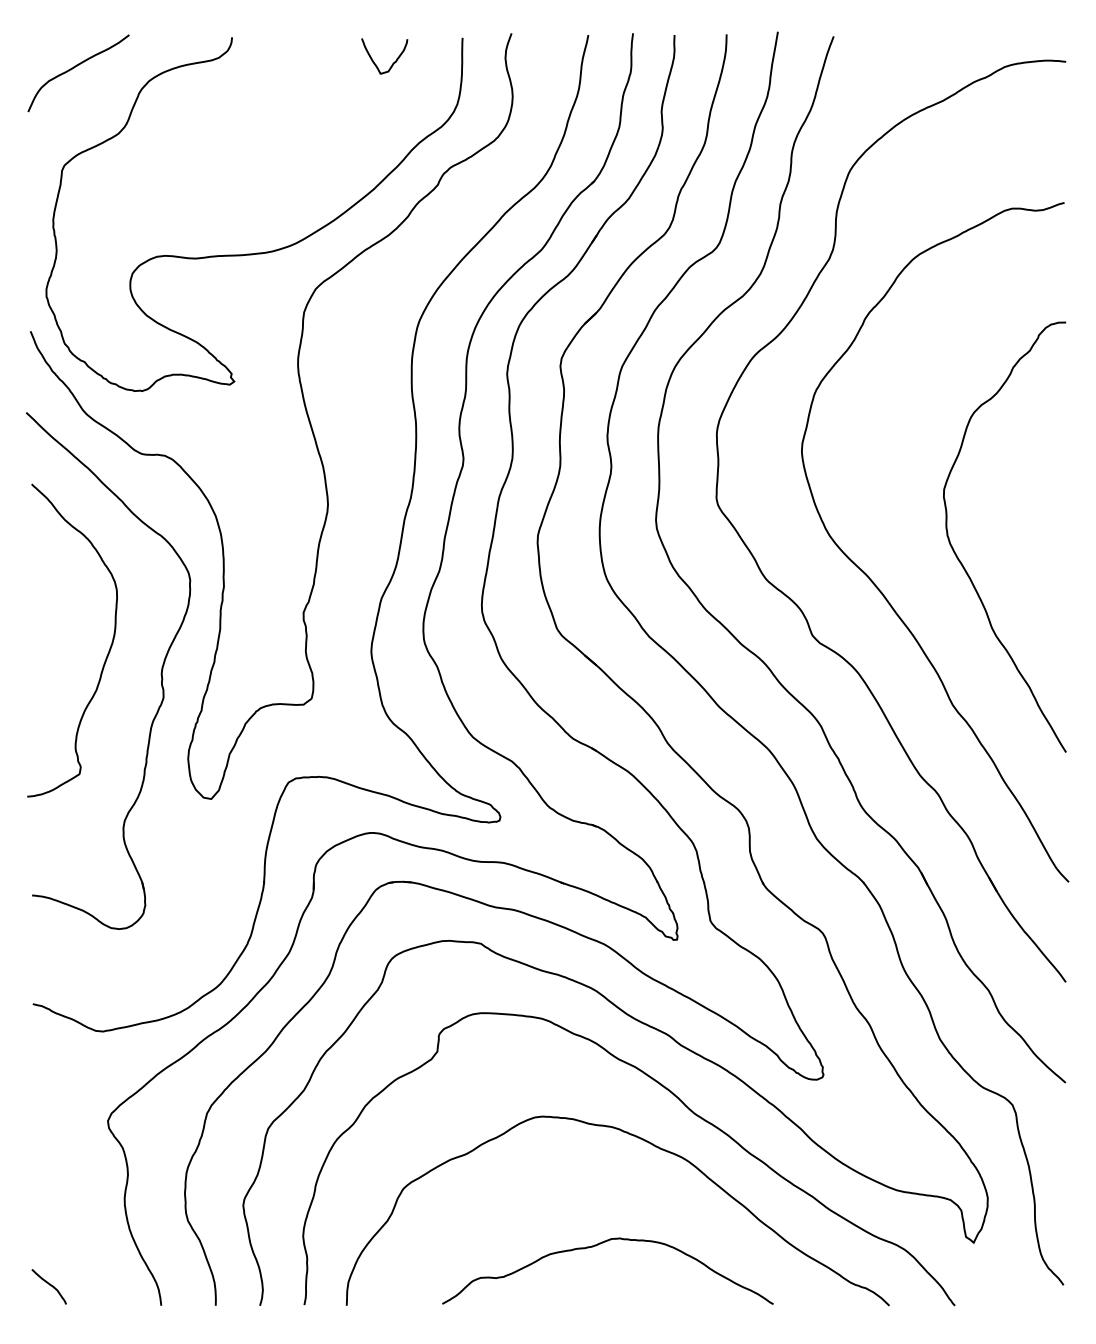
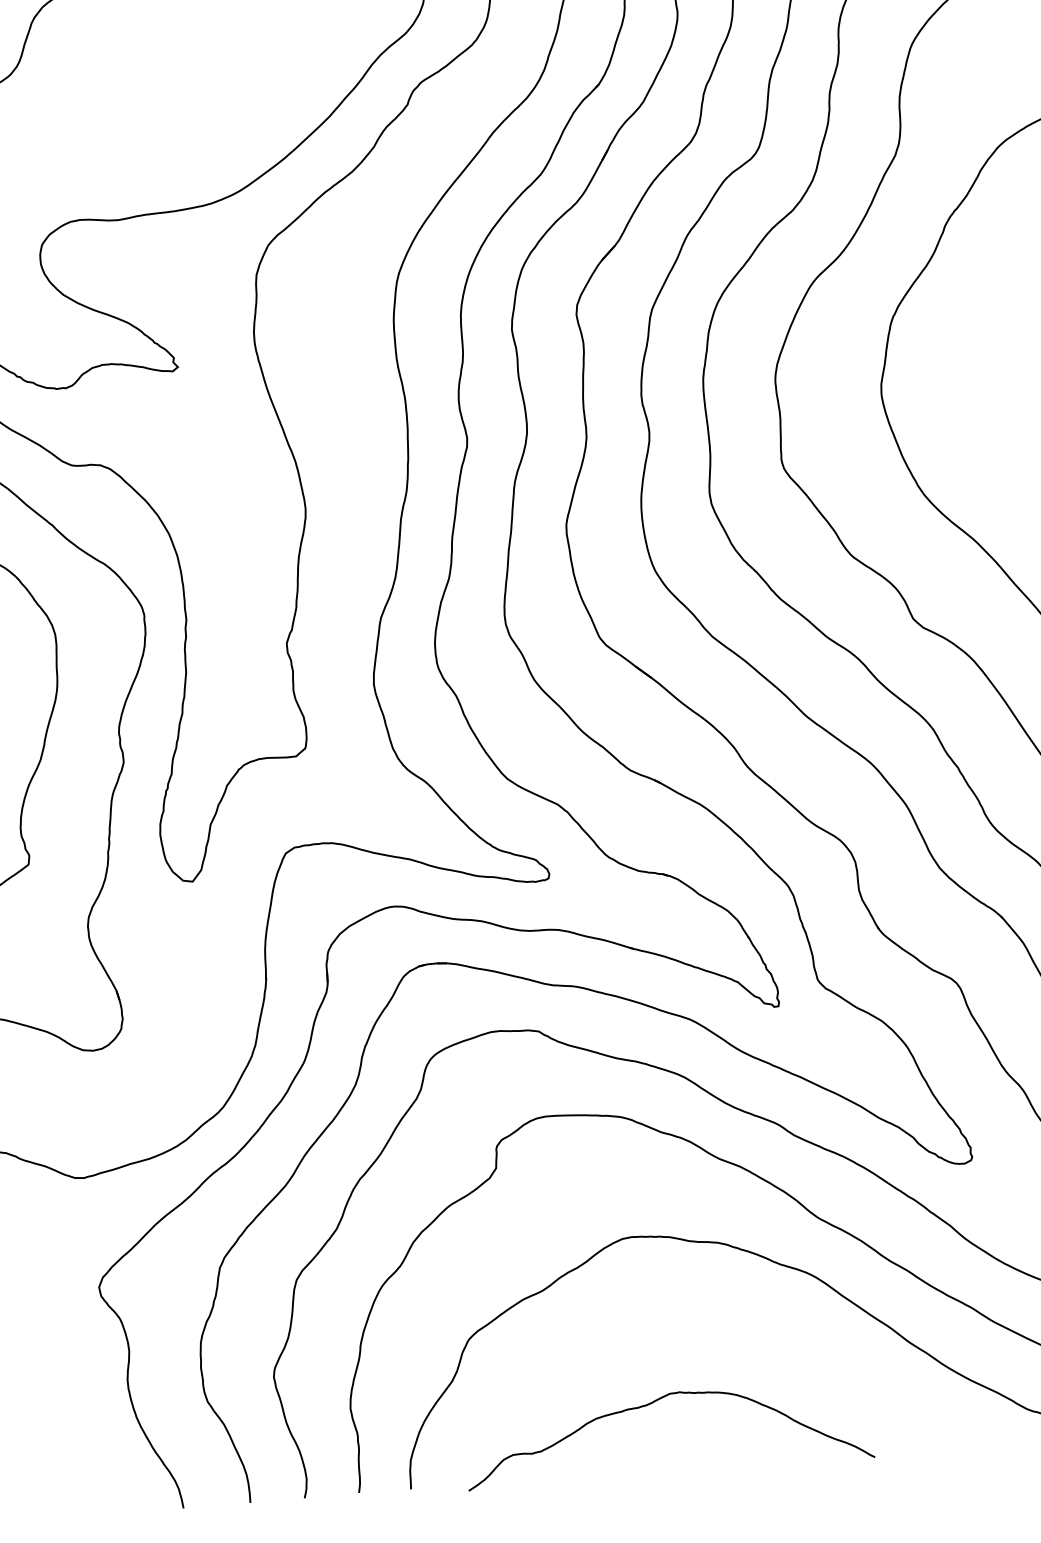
curve: (596, 1246) -> (652, 1404), moved
curve: (49, 1285) -> (44, 1495), removed

